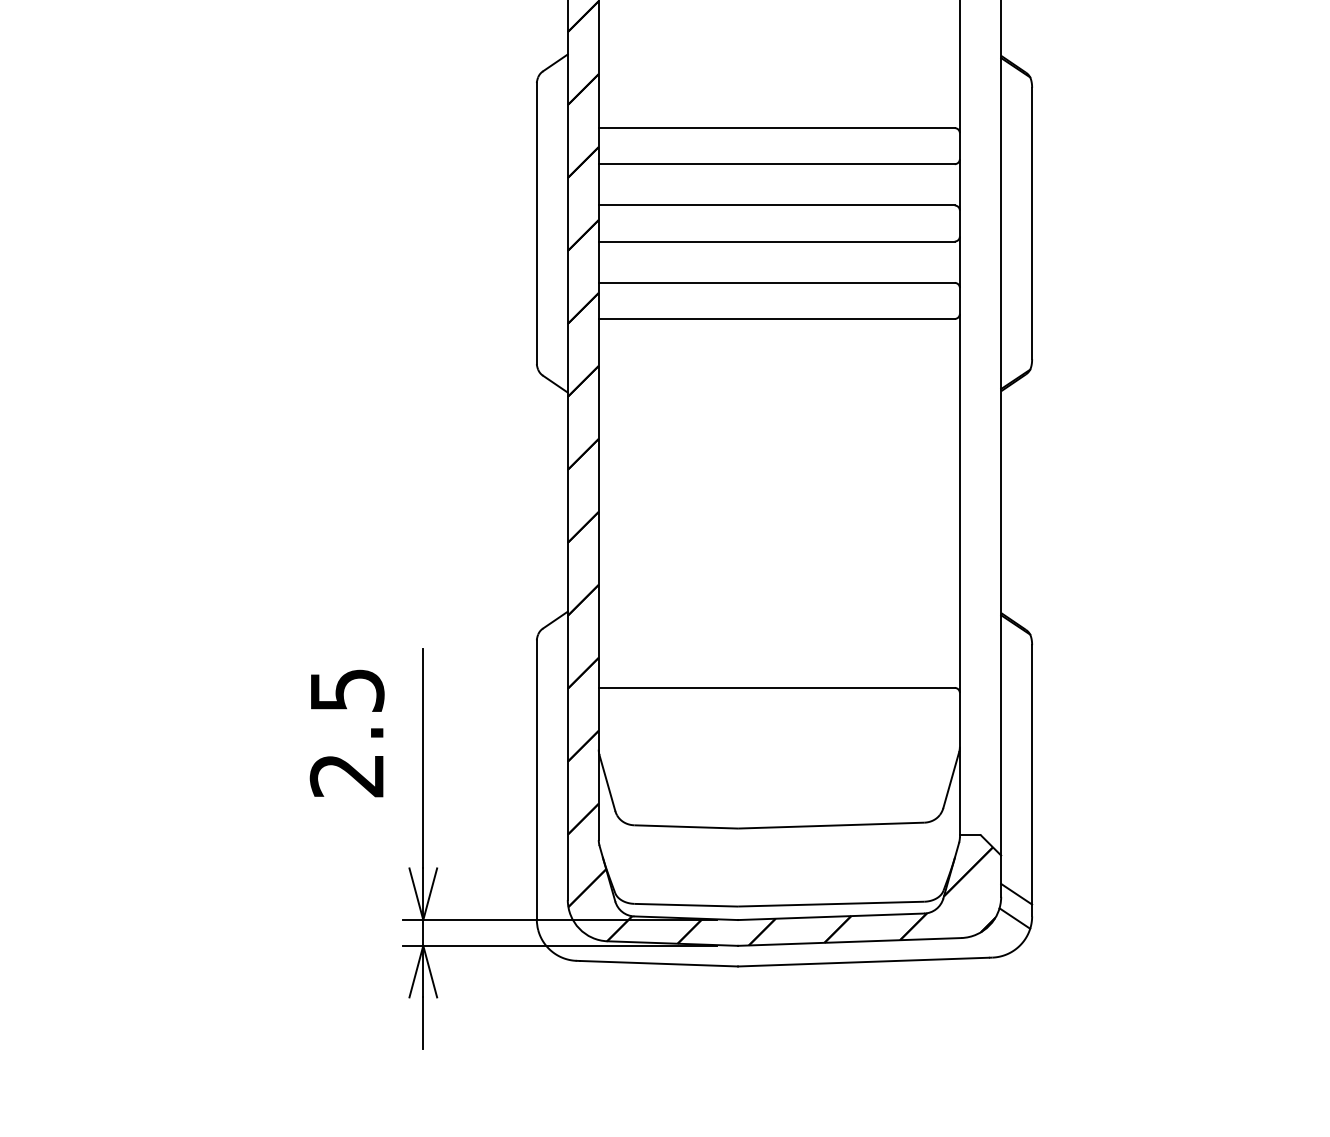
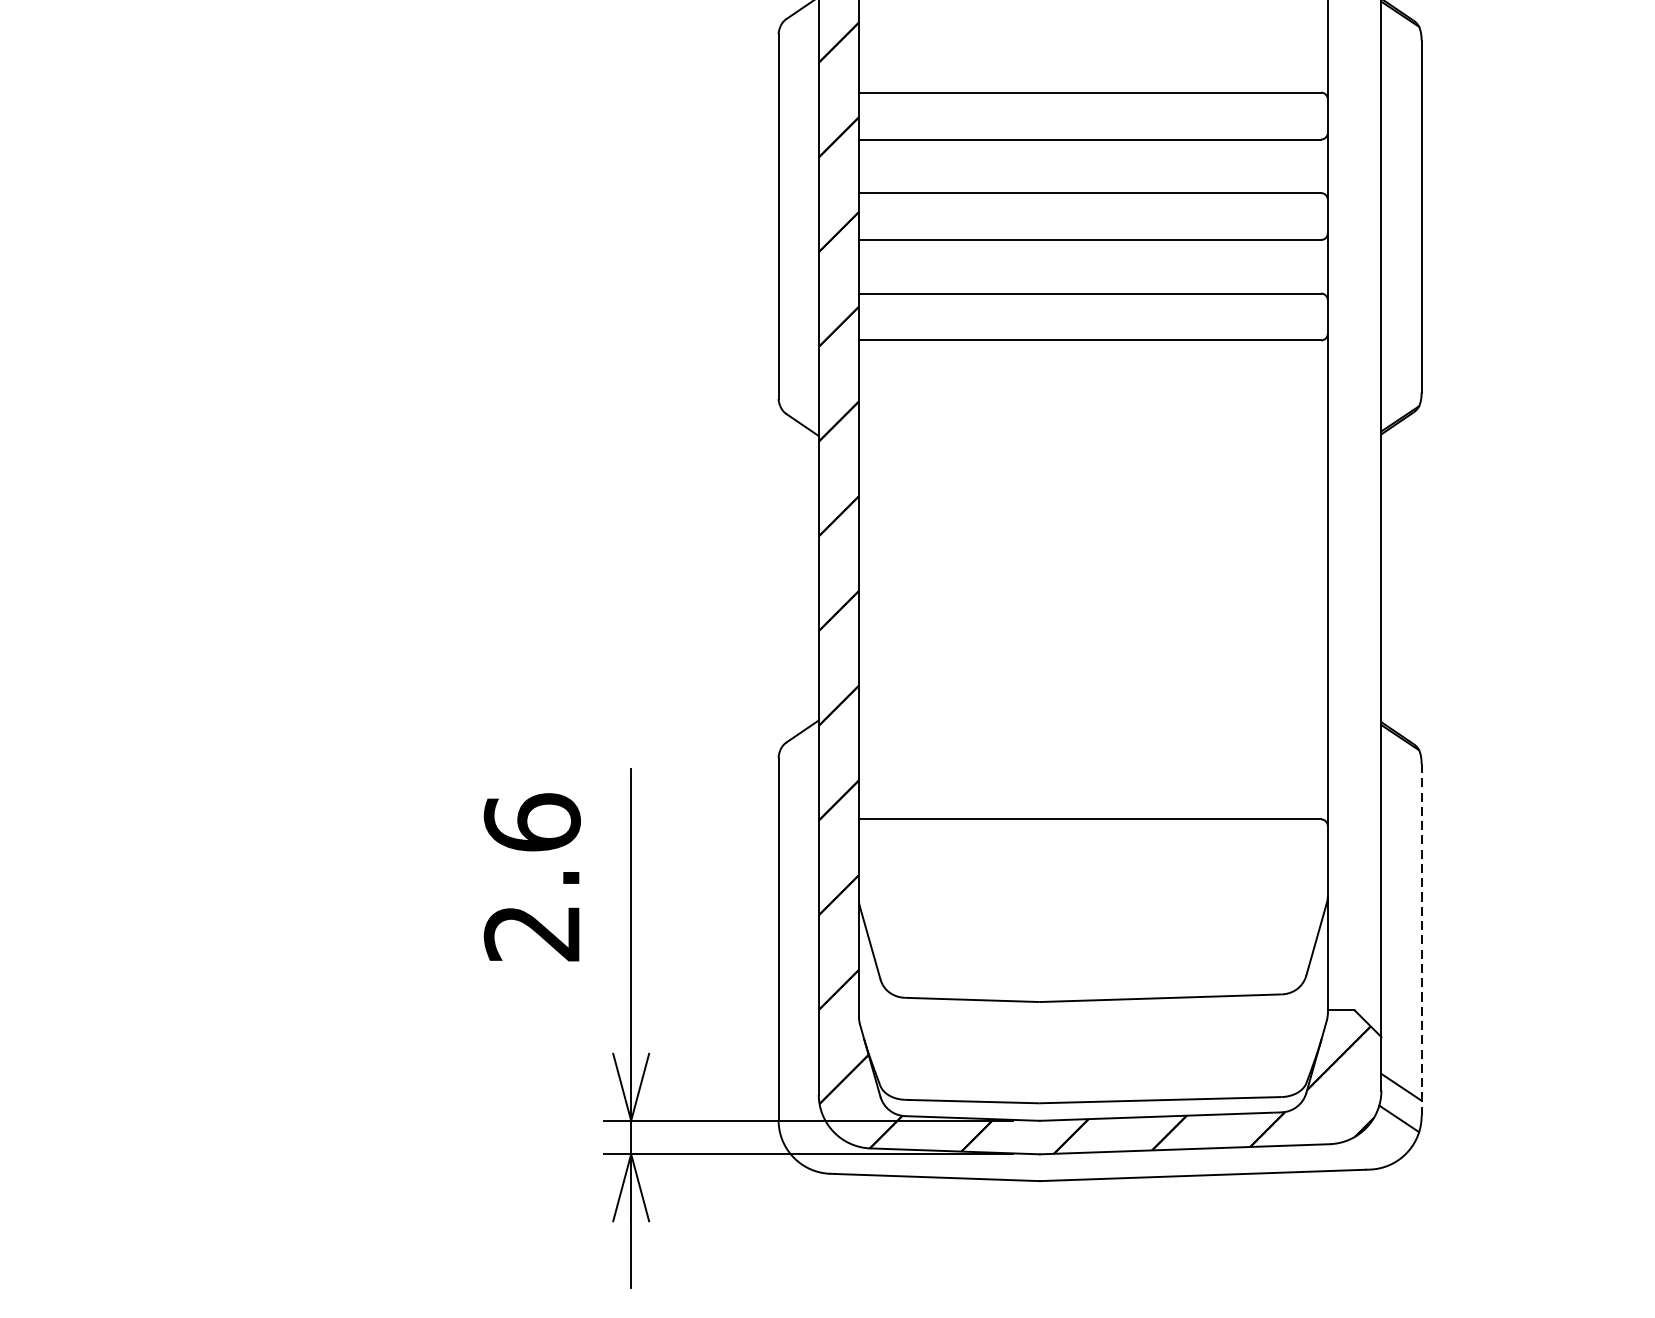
text: (346, 689) -> (531, 821), 2.5 -> 2.6
line: (1032, 780) -> (1422, 939), solid -> dashed

